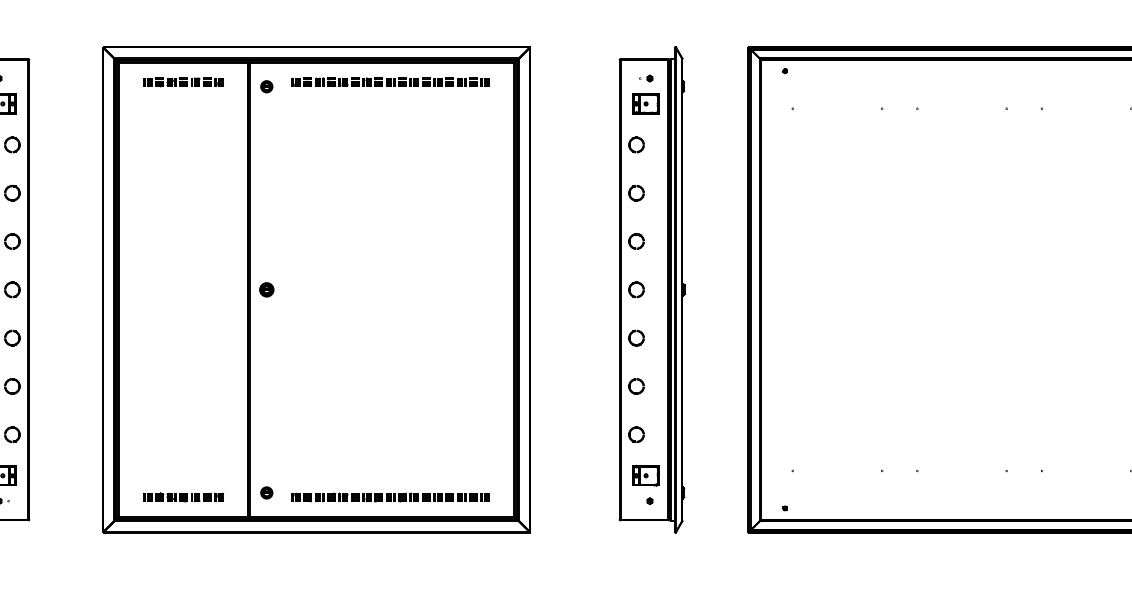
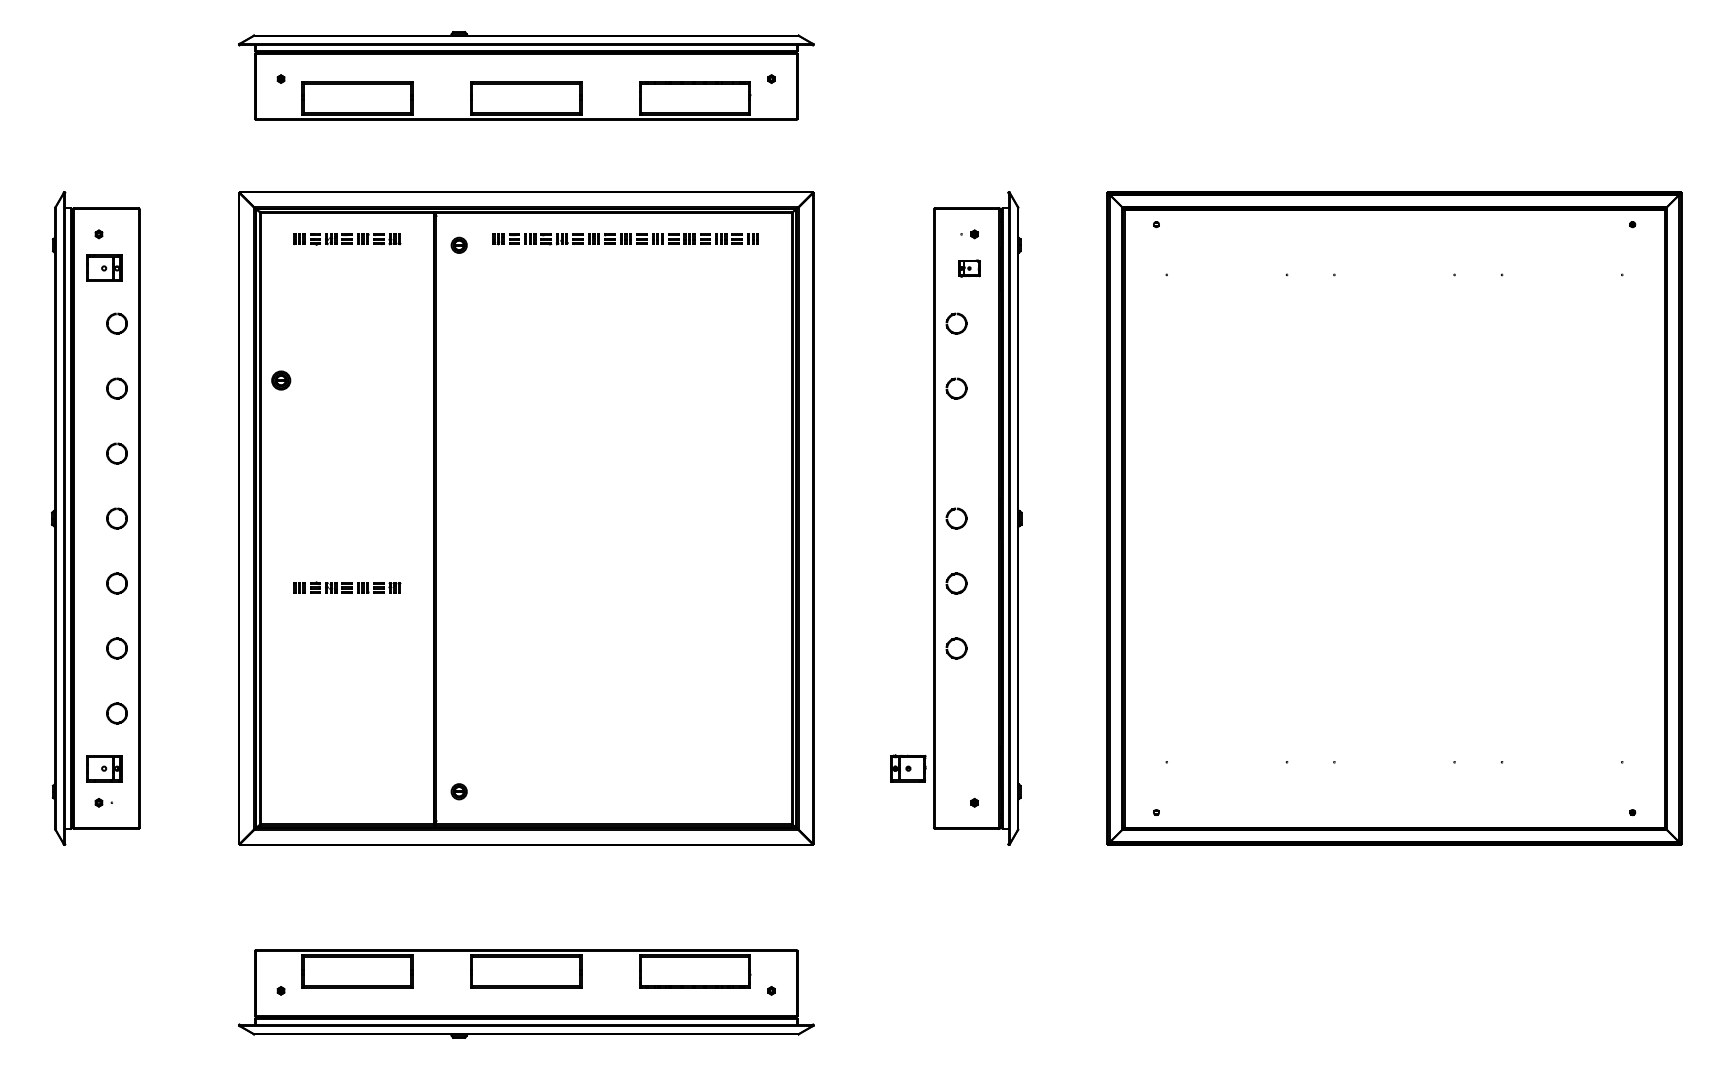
part: (646, 103) -> (969, 268), size x0.6
part: (636, 241) -> (956, 453), removed
part: (266, 289) -> (281, 380), moved
part: (636, 434) -> (956, 713), removed
part: (646, 475) -> (908, 768), moved
part: (183, 497) -> (347, 587), moved
part: (390, 497) -> (625, 797), removed

